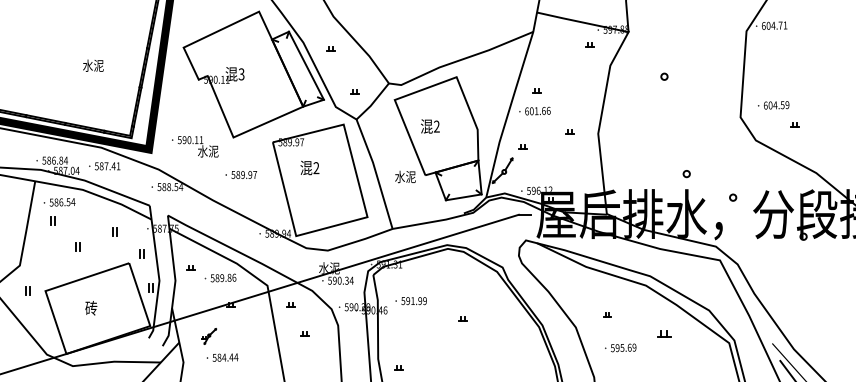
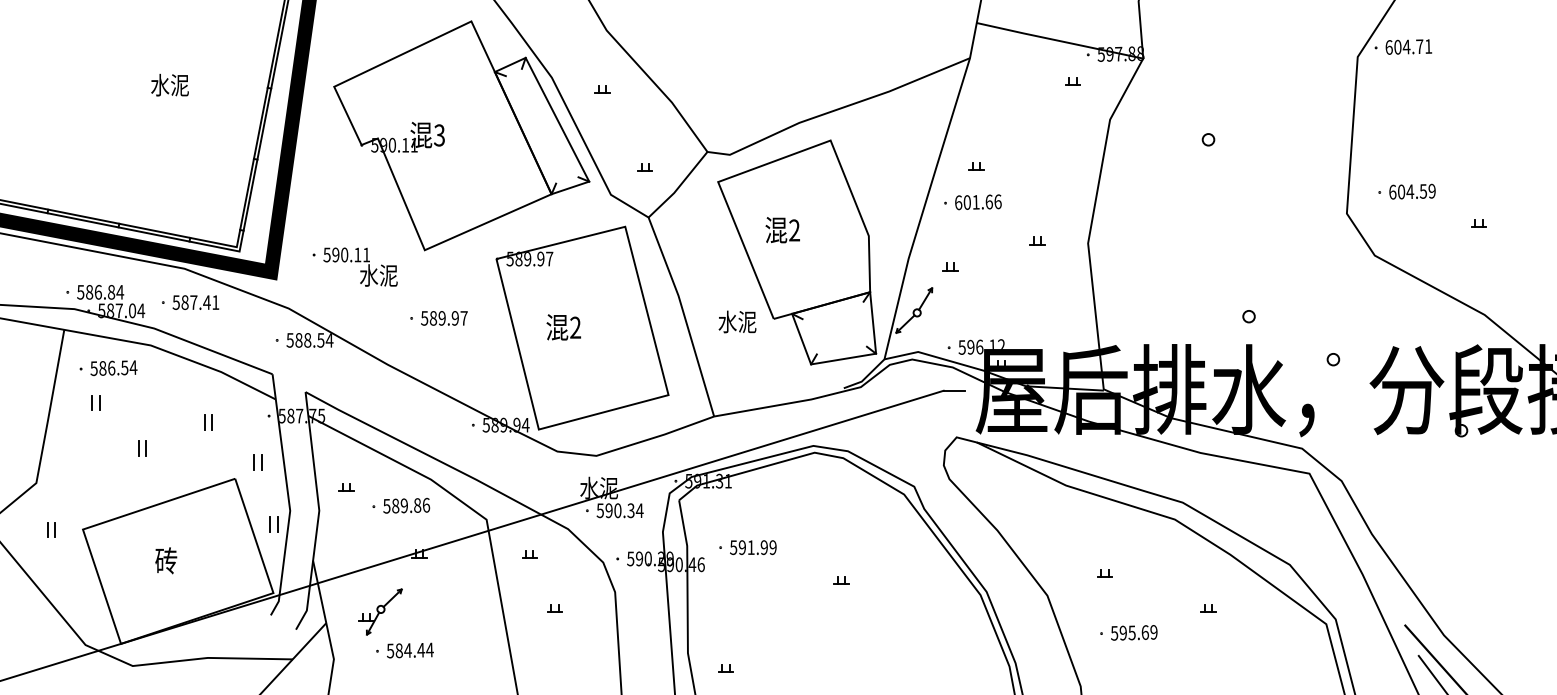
text: (93, 65) -> (170, 84), moved
part: (794, 124) -> (1477, 222), moved
text: (309, 167) -> (563, 326), moved
part: (664, 334) -> (1208, 608), size x0.62
part: (208, 336) -> (379, 612), size x1.67

